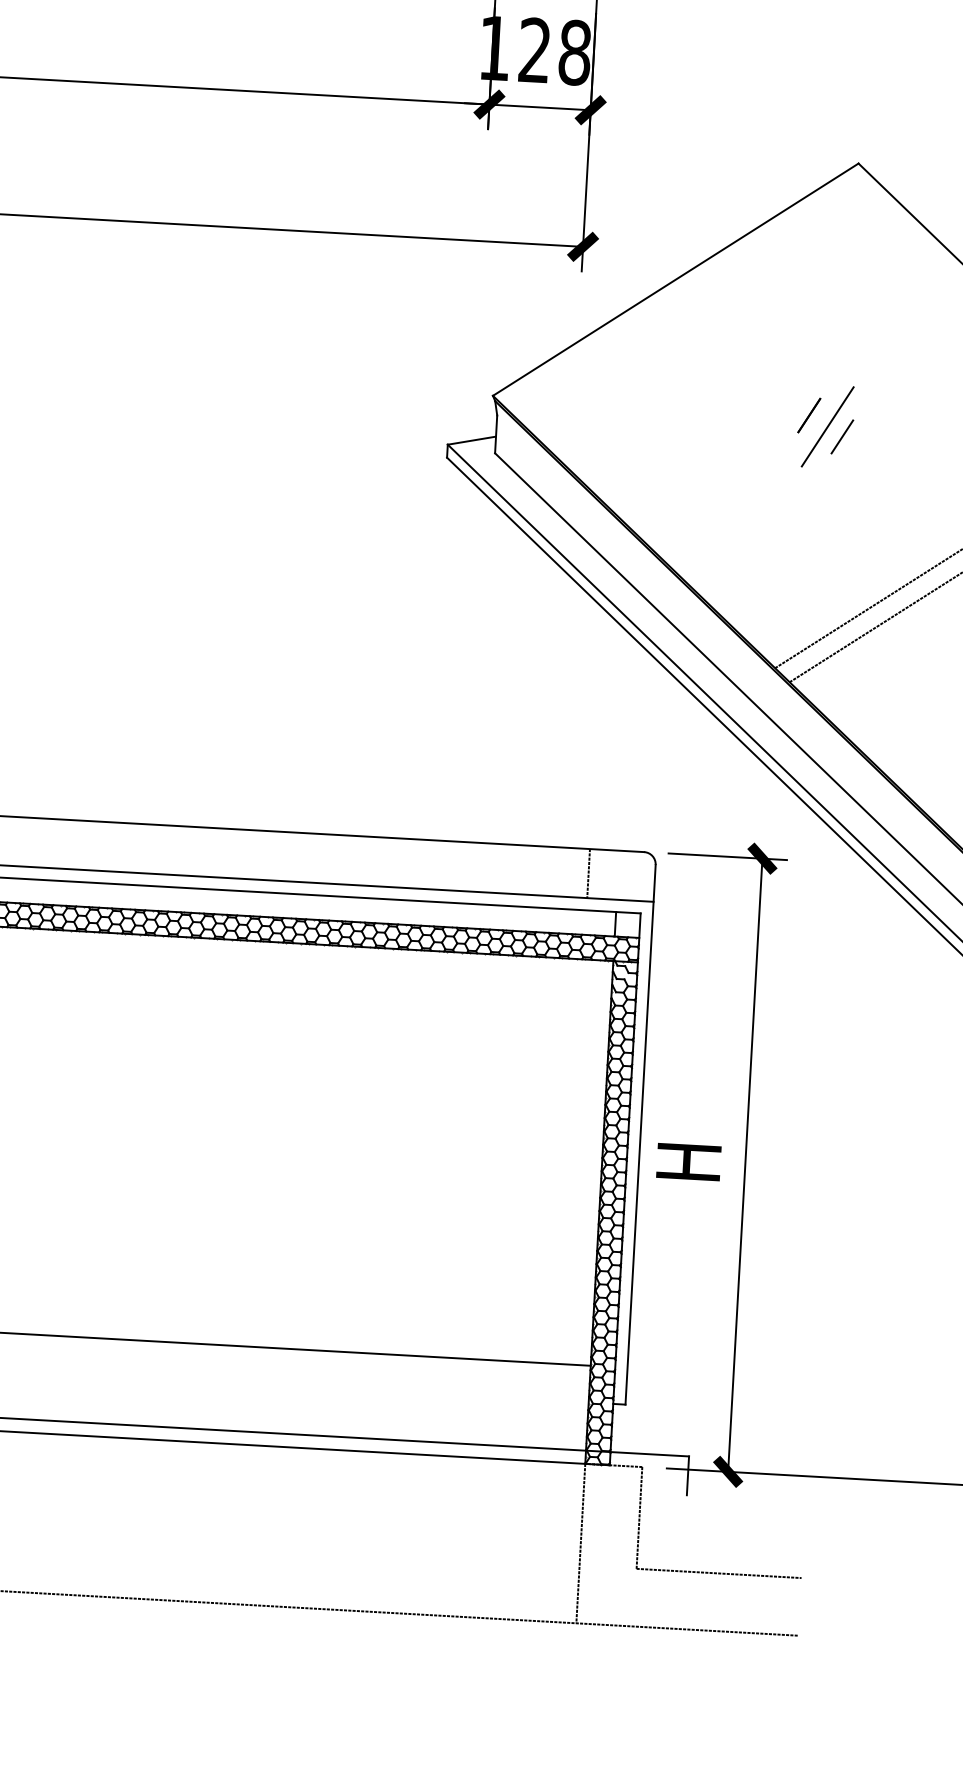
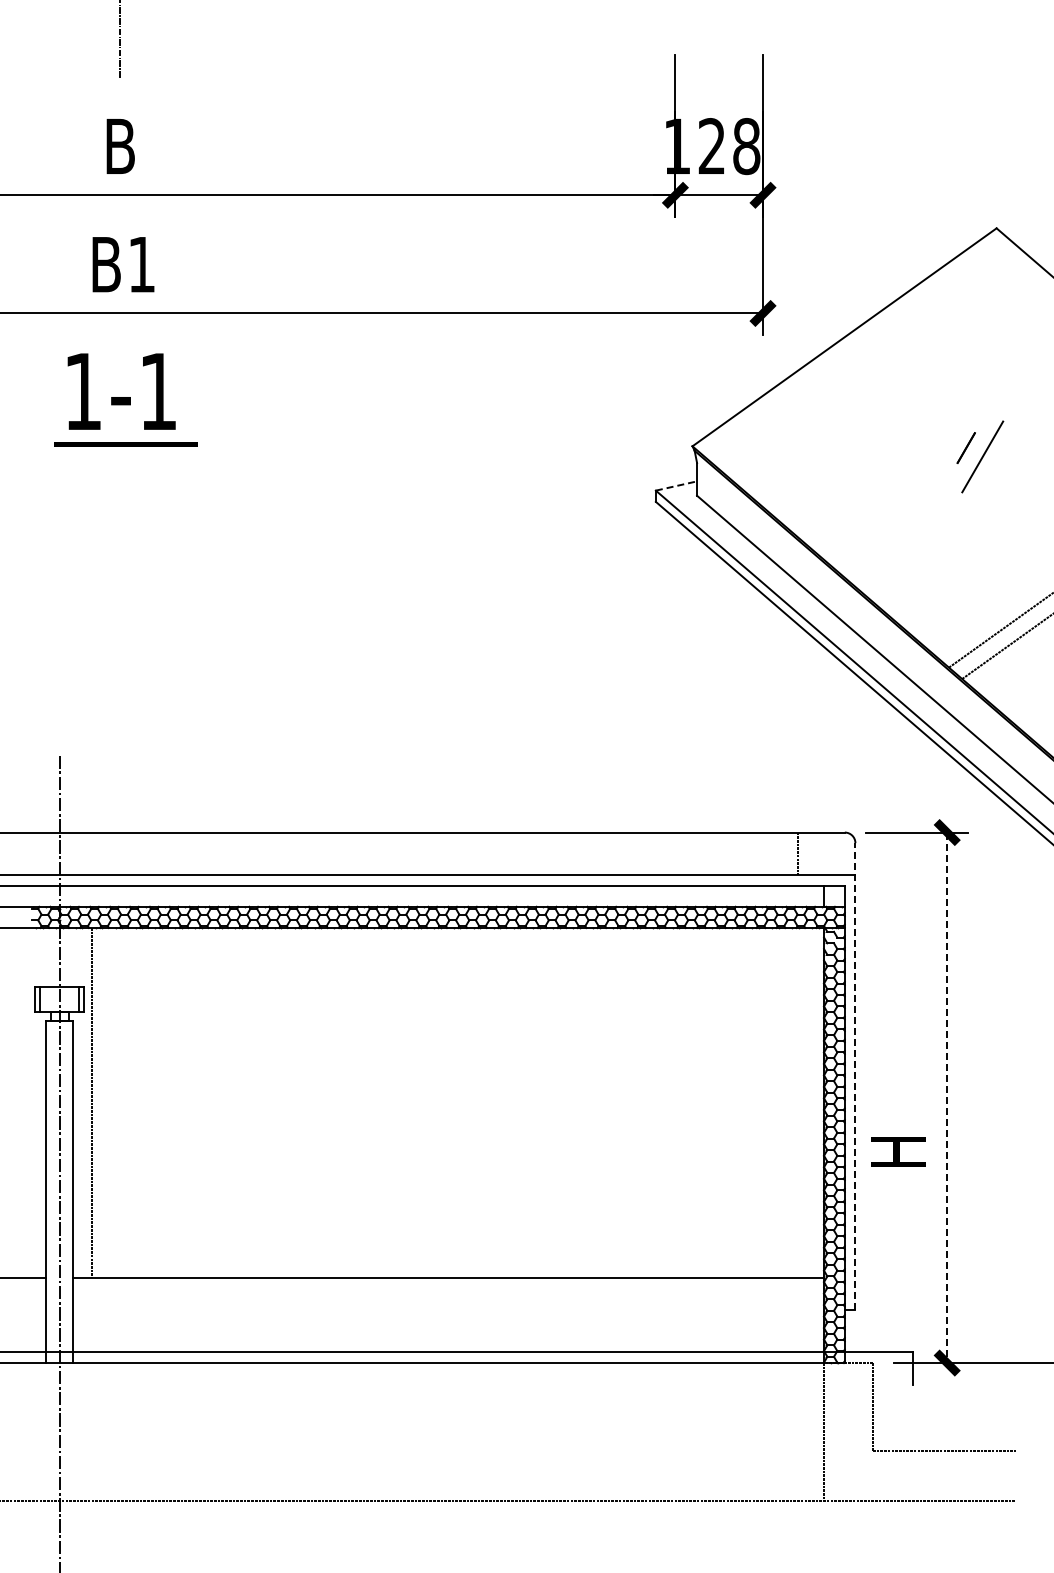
line: (842, 436) -> (995, 464), removed
line: (471, 441) -> (676, 486), solid -> dashed
line: (640, 1134) -> (855, 1076), solid -> dashed
text: (689, 1161) -> (898, 1151), moved
line: (745, 1166) -> (947, 1098), solid -> dashed

